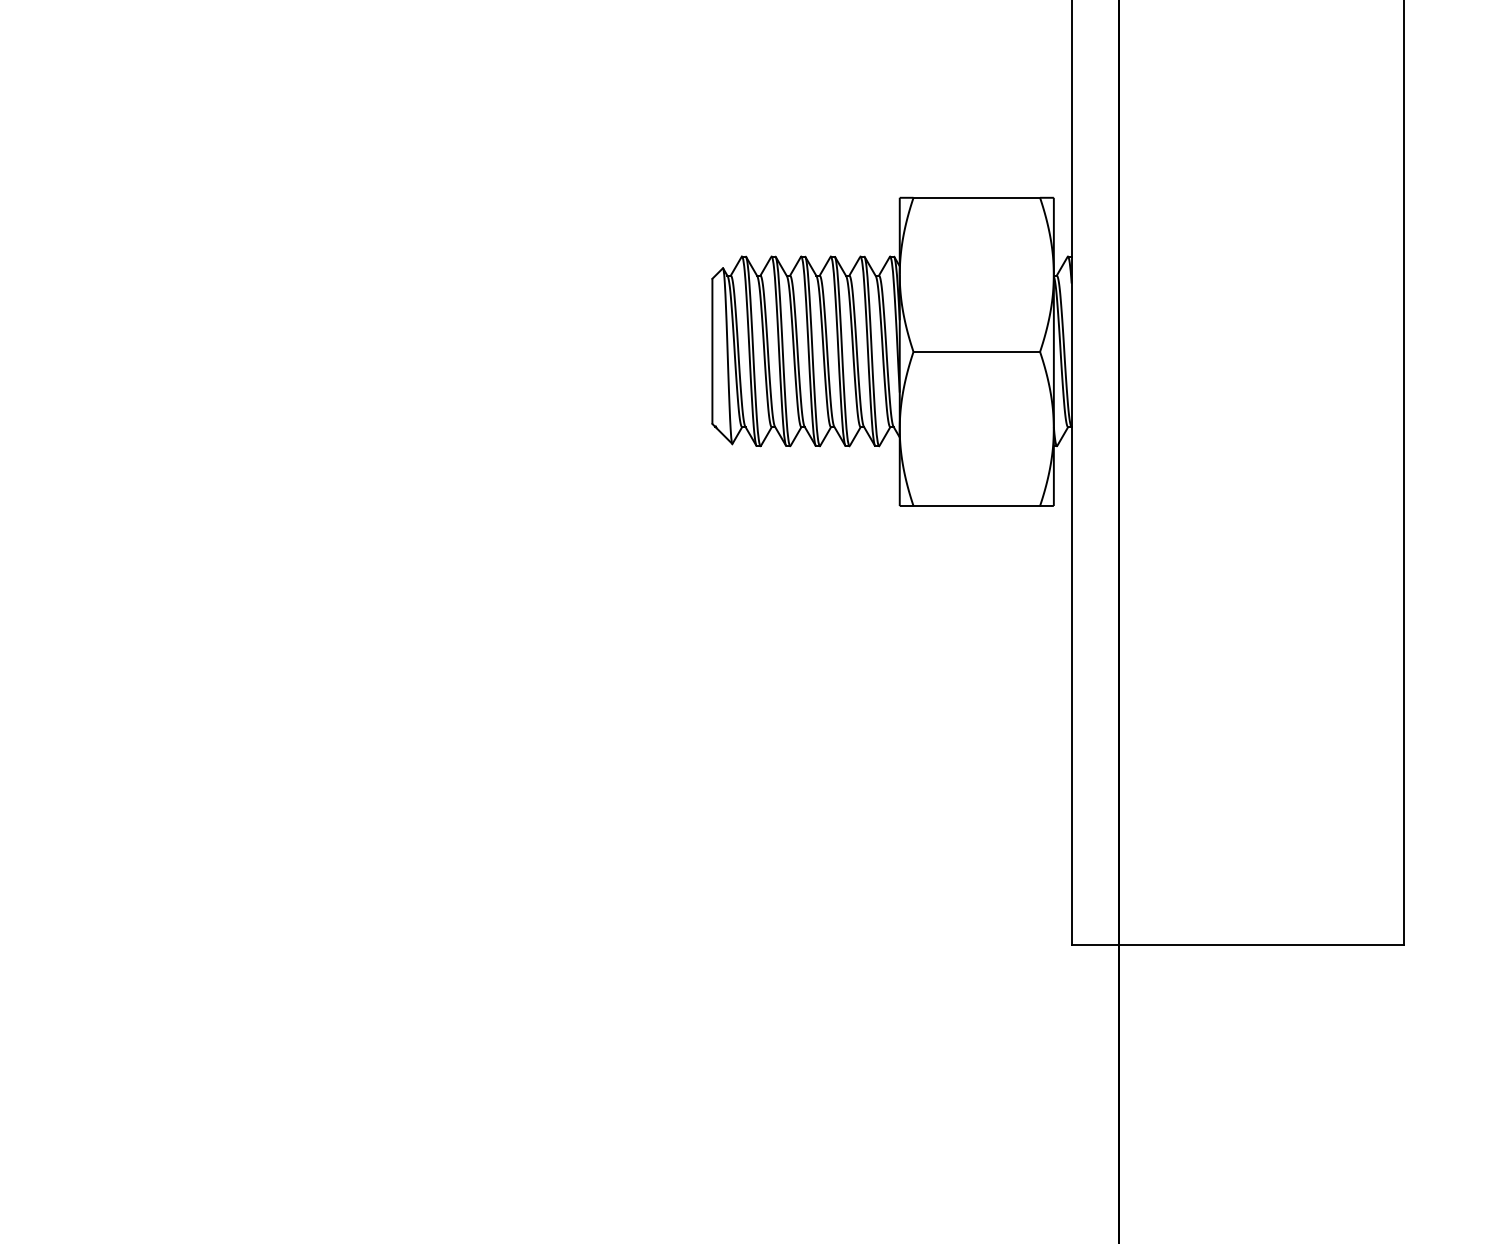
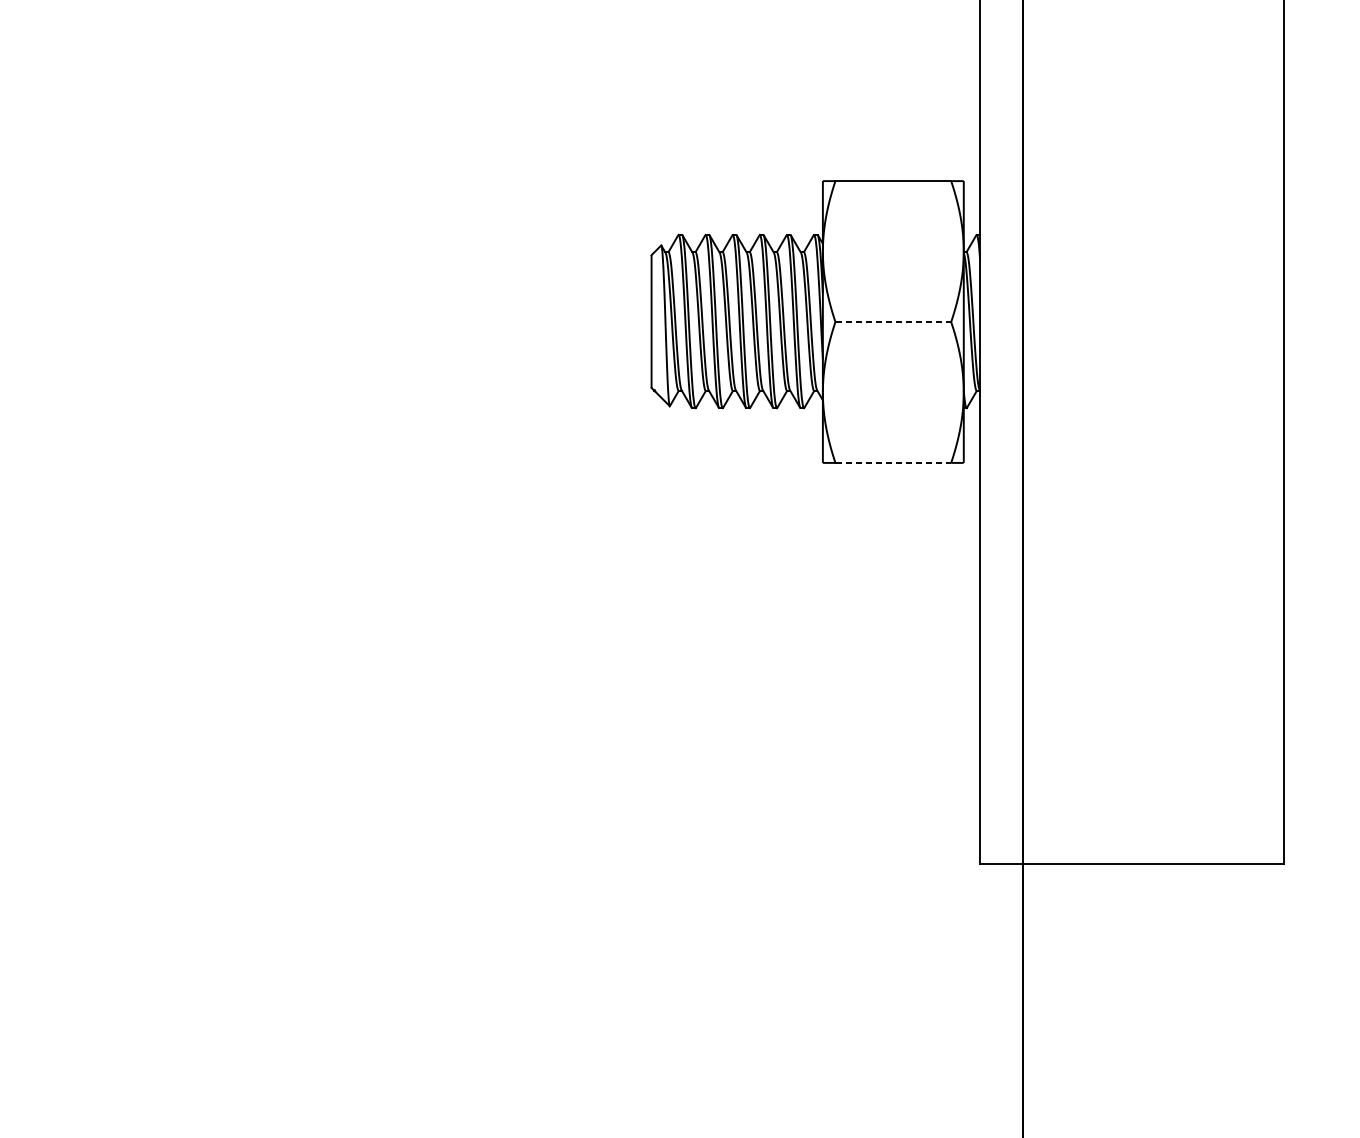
line: (977, 351) -> (893, 321), solid -> dashed
line: (977, 506) -> (893, 463), solid -> dashed

